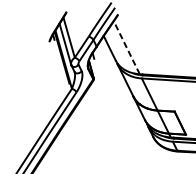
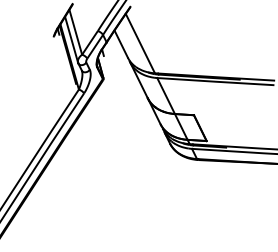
line: (126, 47) -> (140, 43), dashed -> solid

